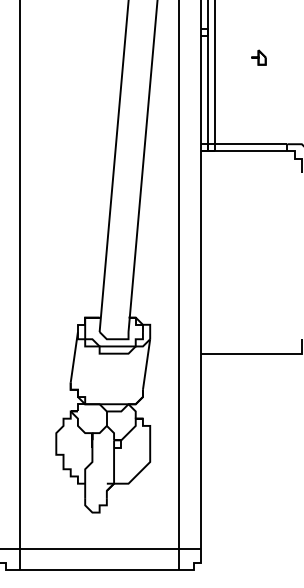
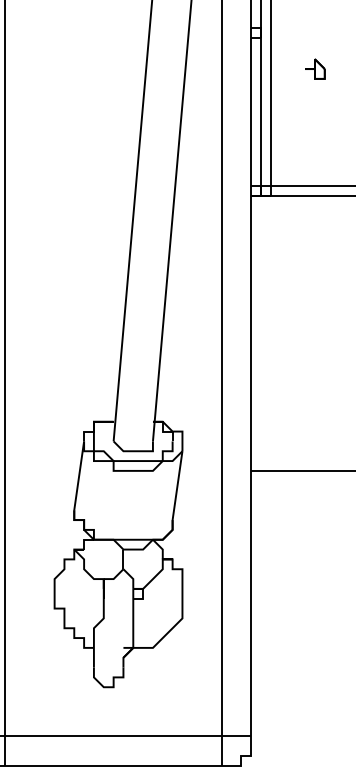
part: (258, 57) -> (314, 69), moved

